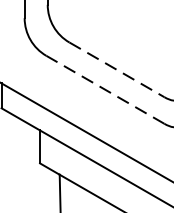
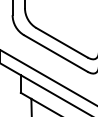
line: (117, 71) -> (62, 43), dashed -> solid
line: (104, 89) -> (55, 53), dashed -> solid

